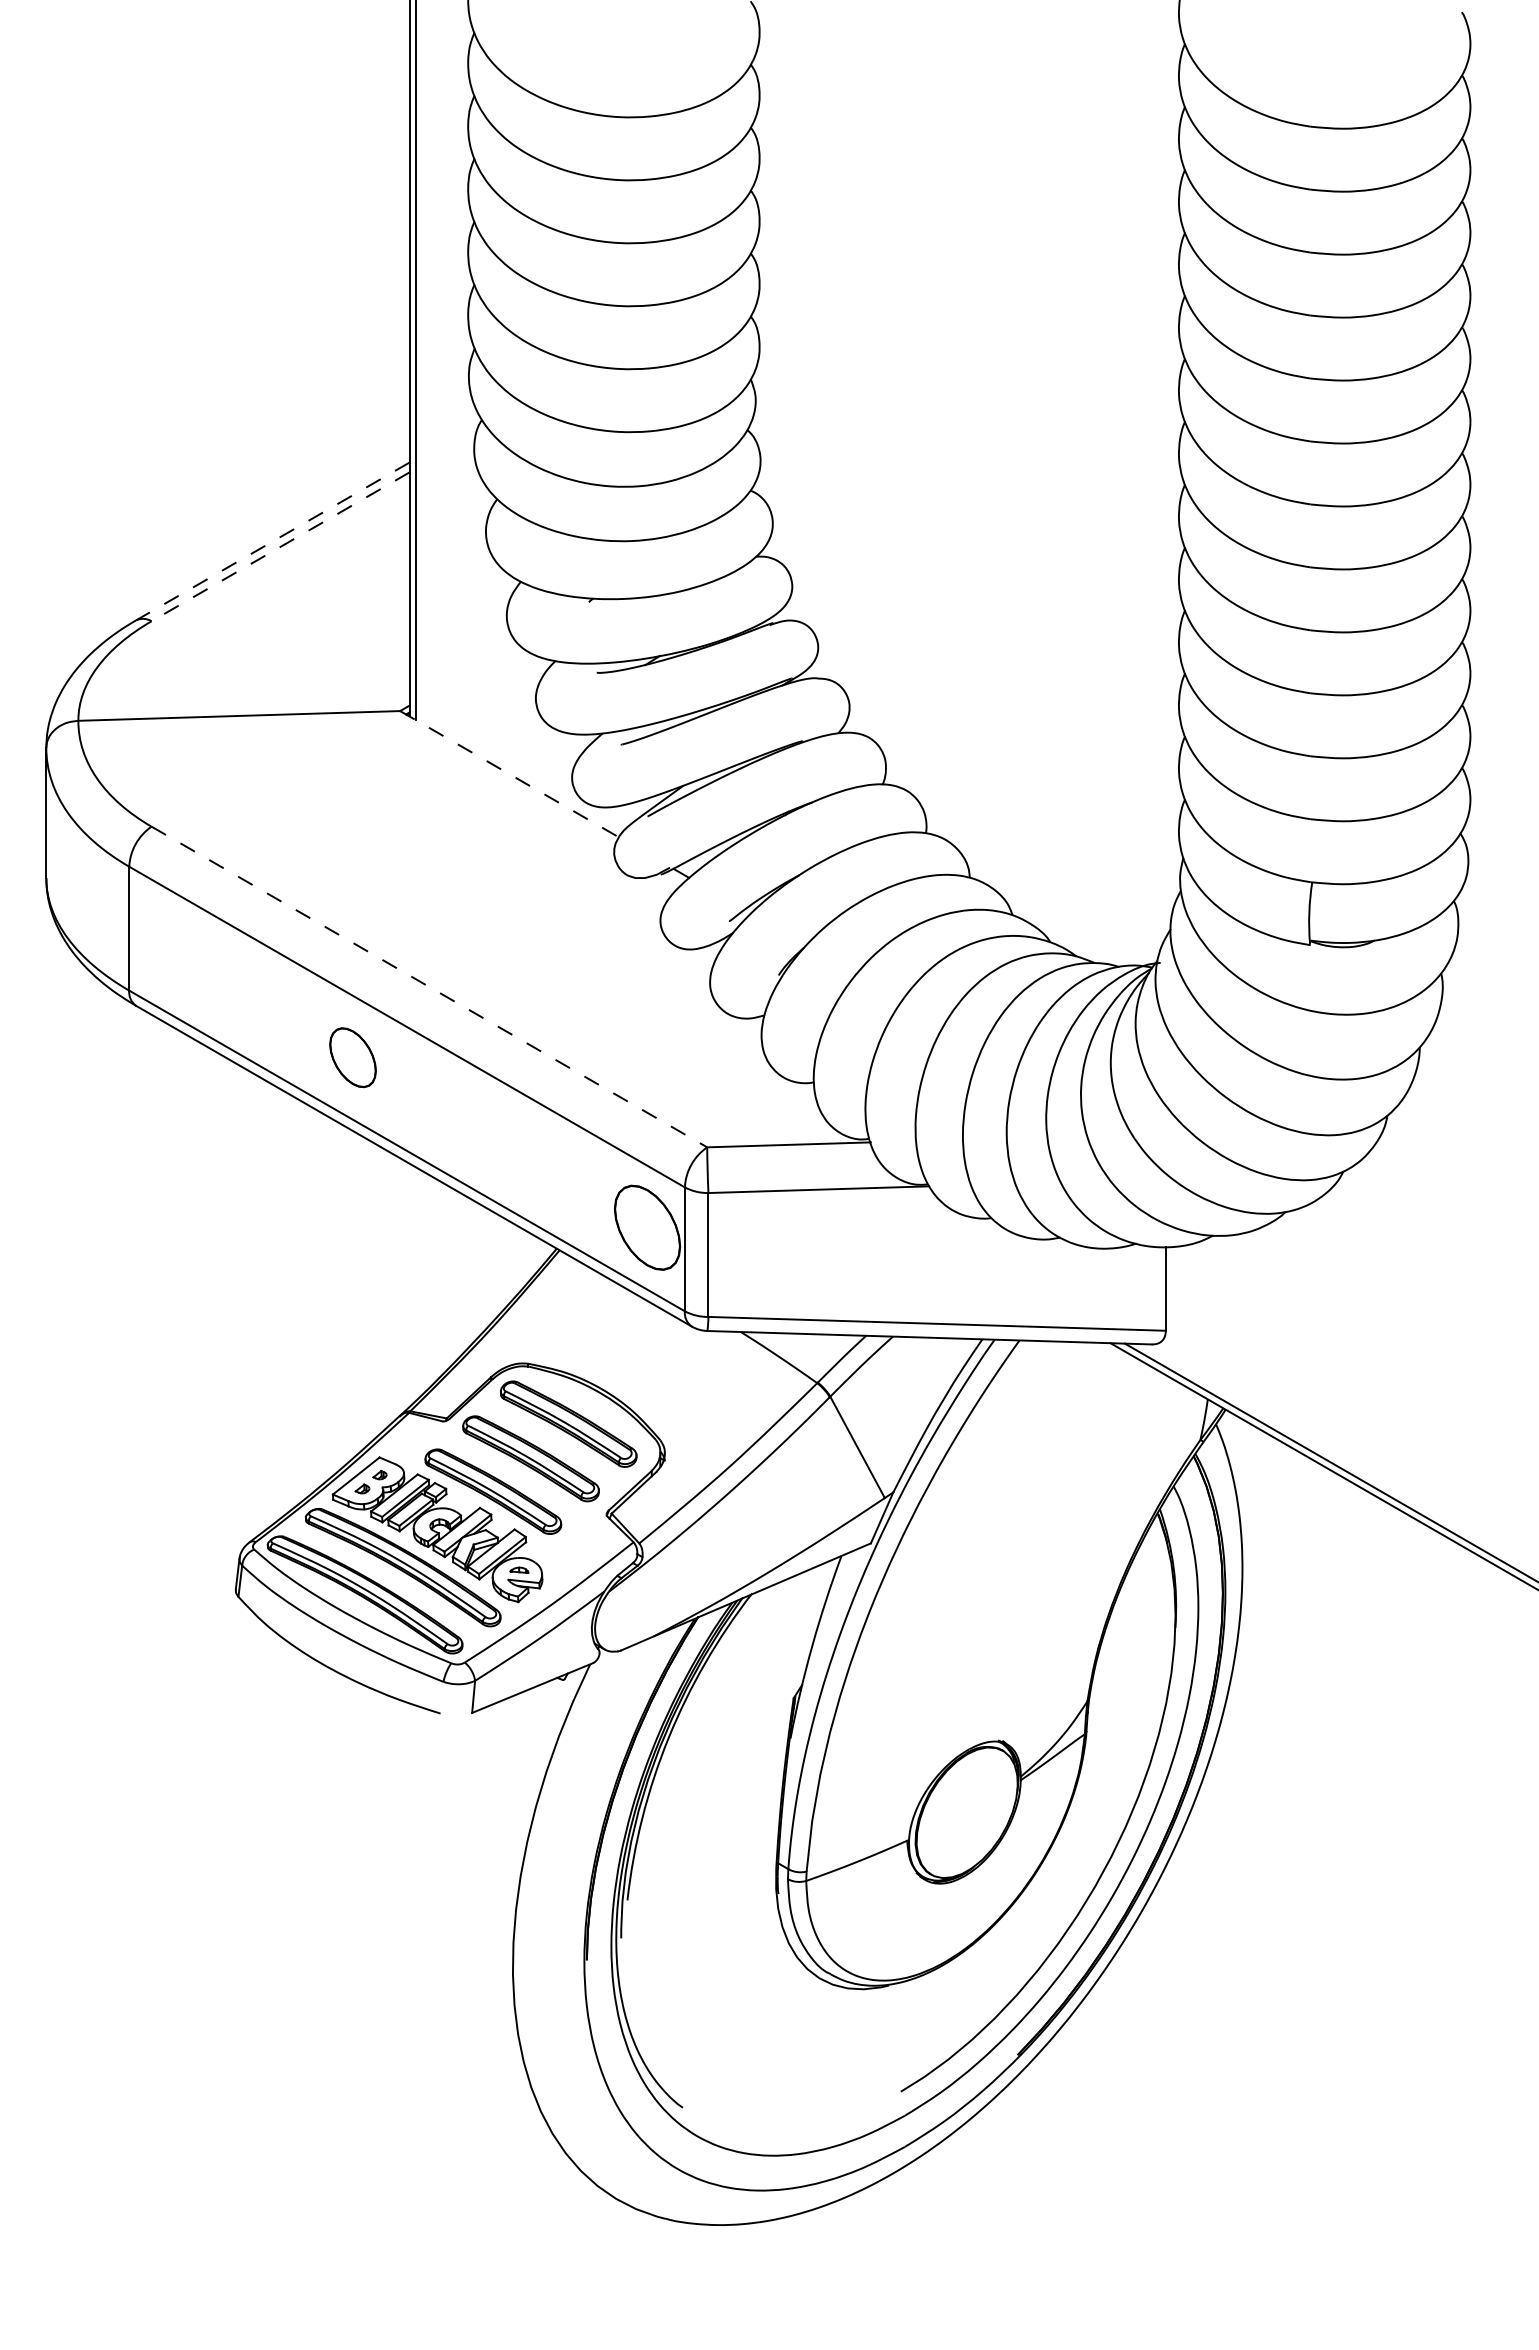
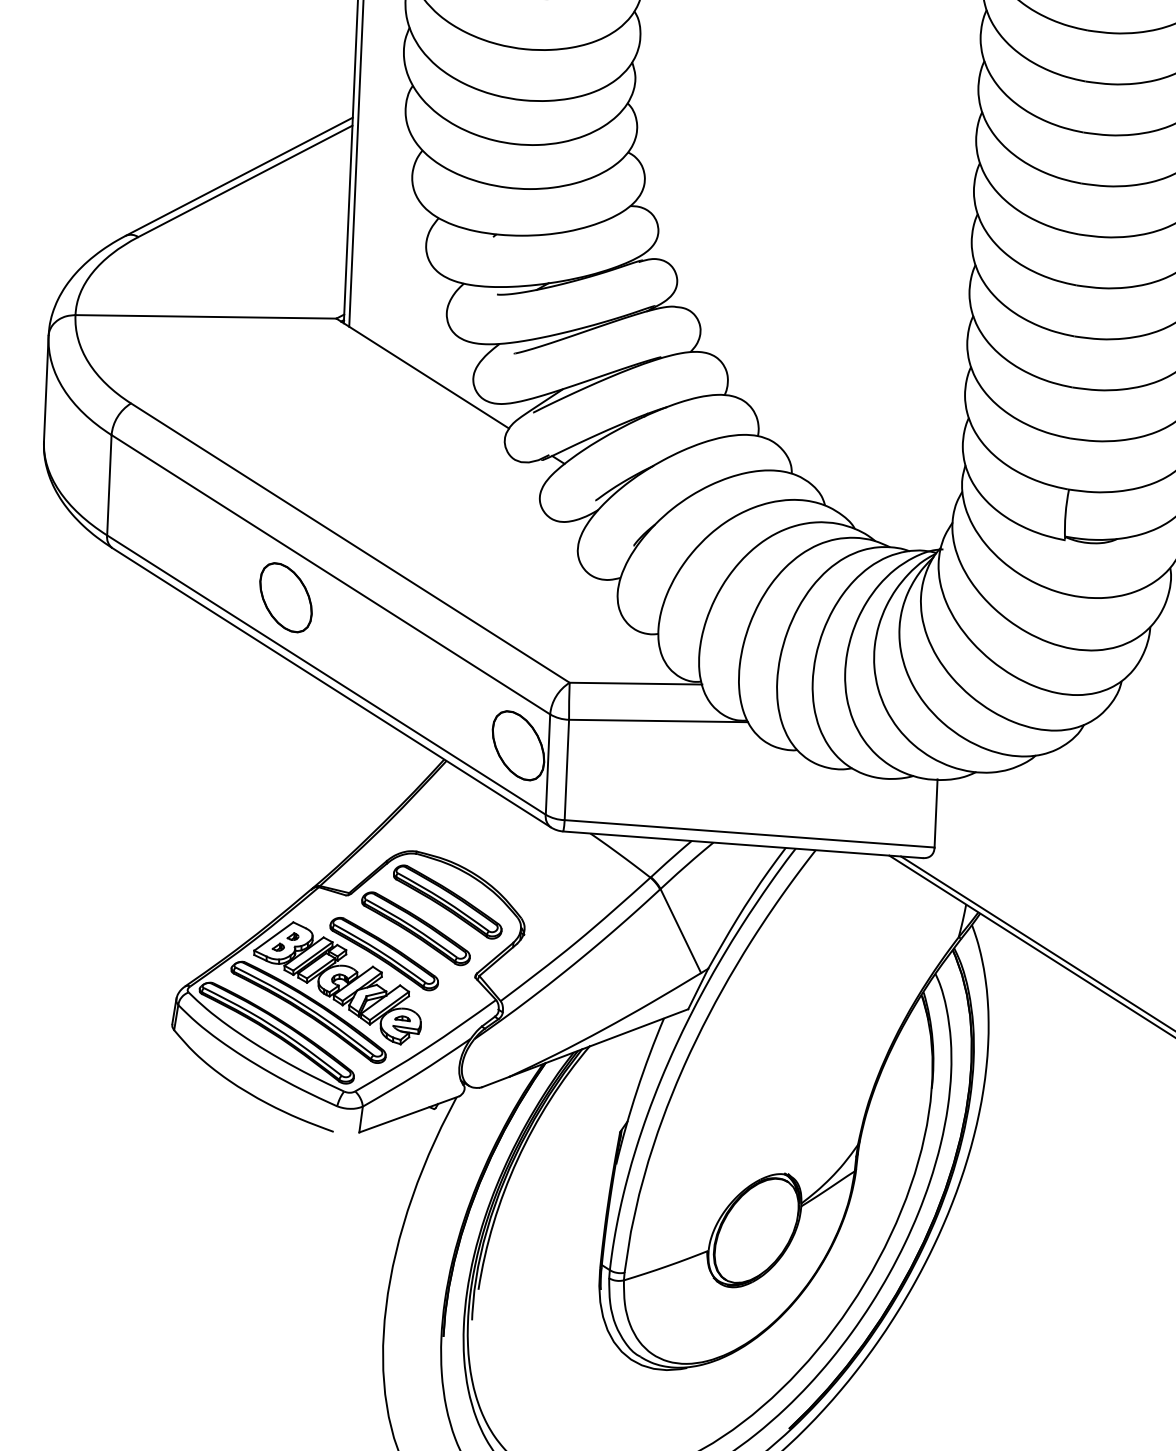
line: (272, 541) -> (239, 176), dashed -> solid
line: (280, 546) -> (245, 181), dashed -> solid
line: (509, 774) -> (422, 373), dashed -> solid
line: (429, 987) -> (350, 543), dashed -> solid
part: (352, 1057) -> (285, 597), size x1.43

